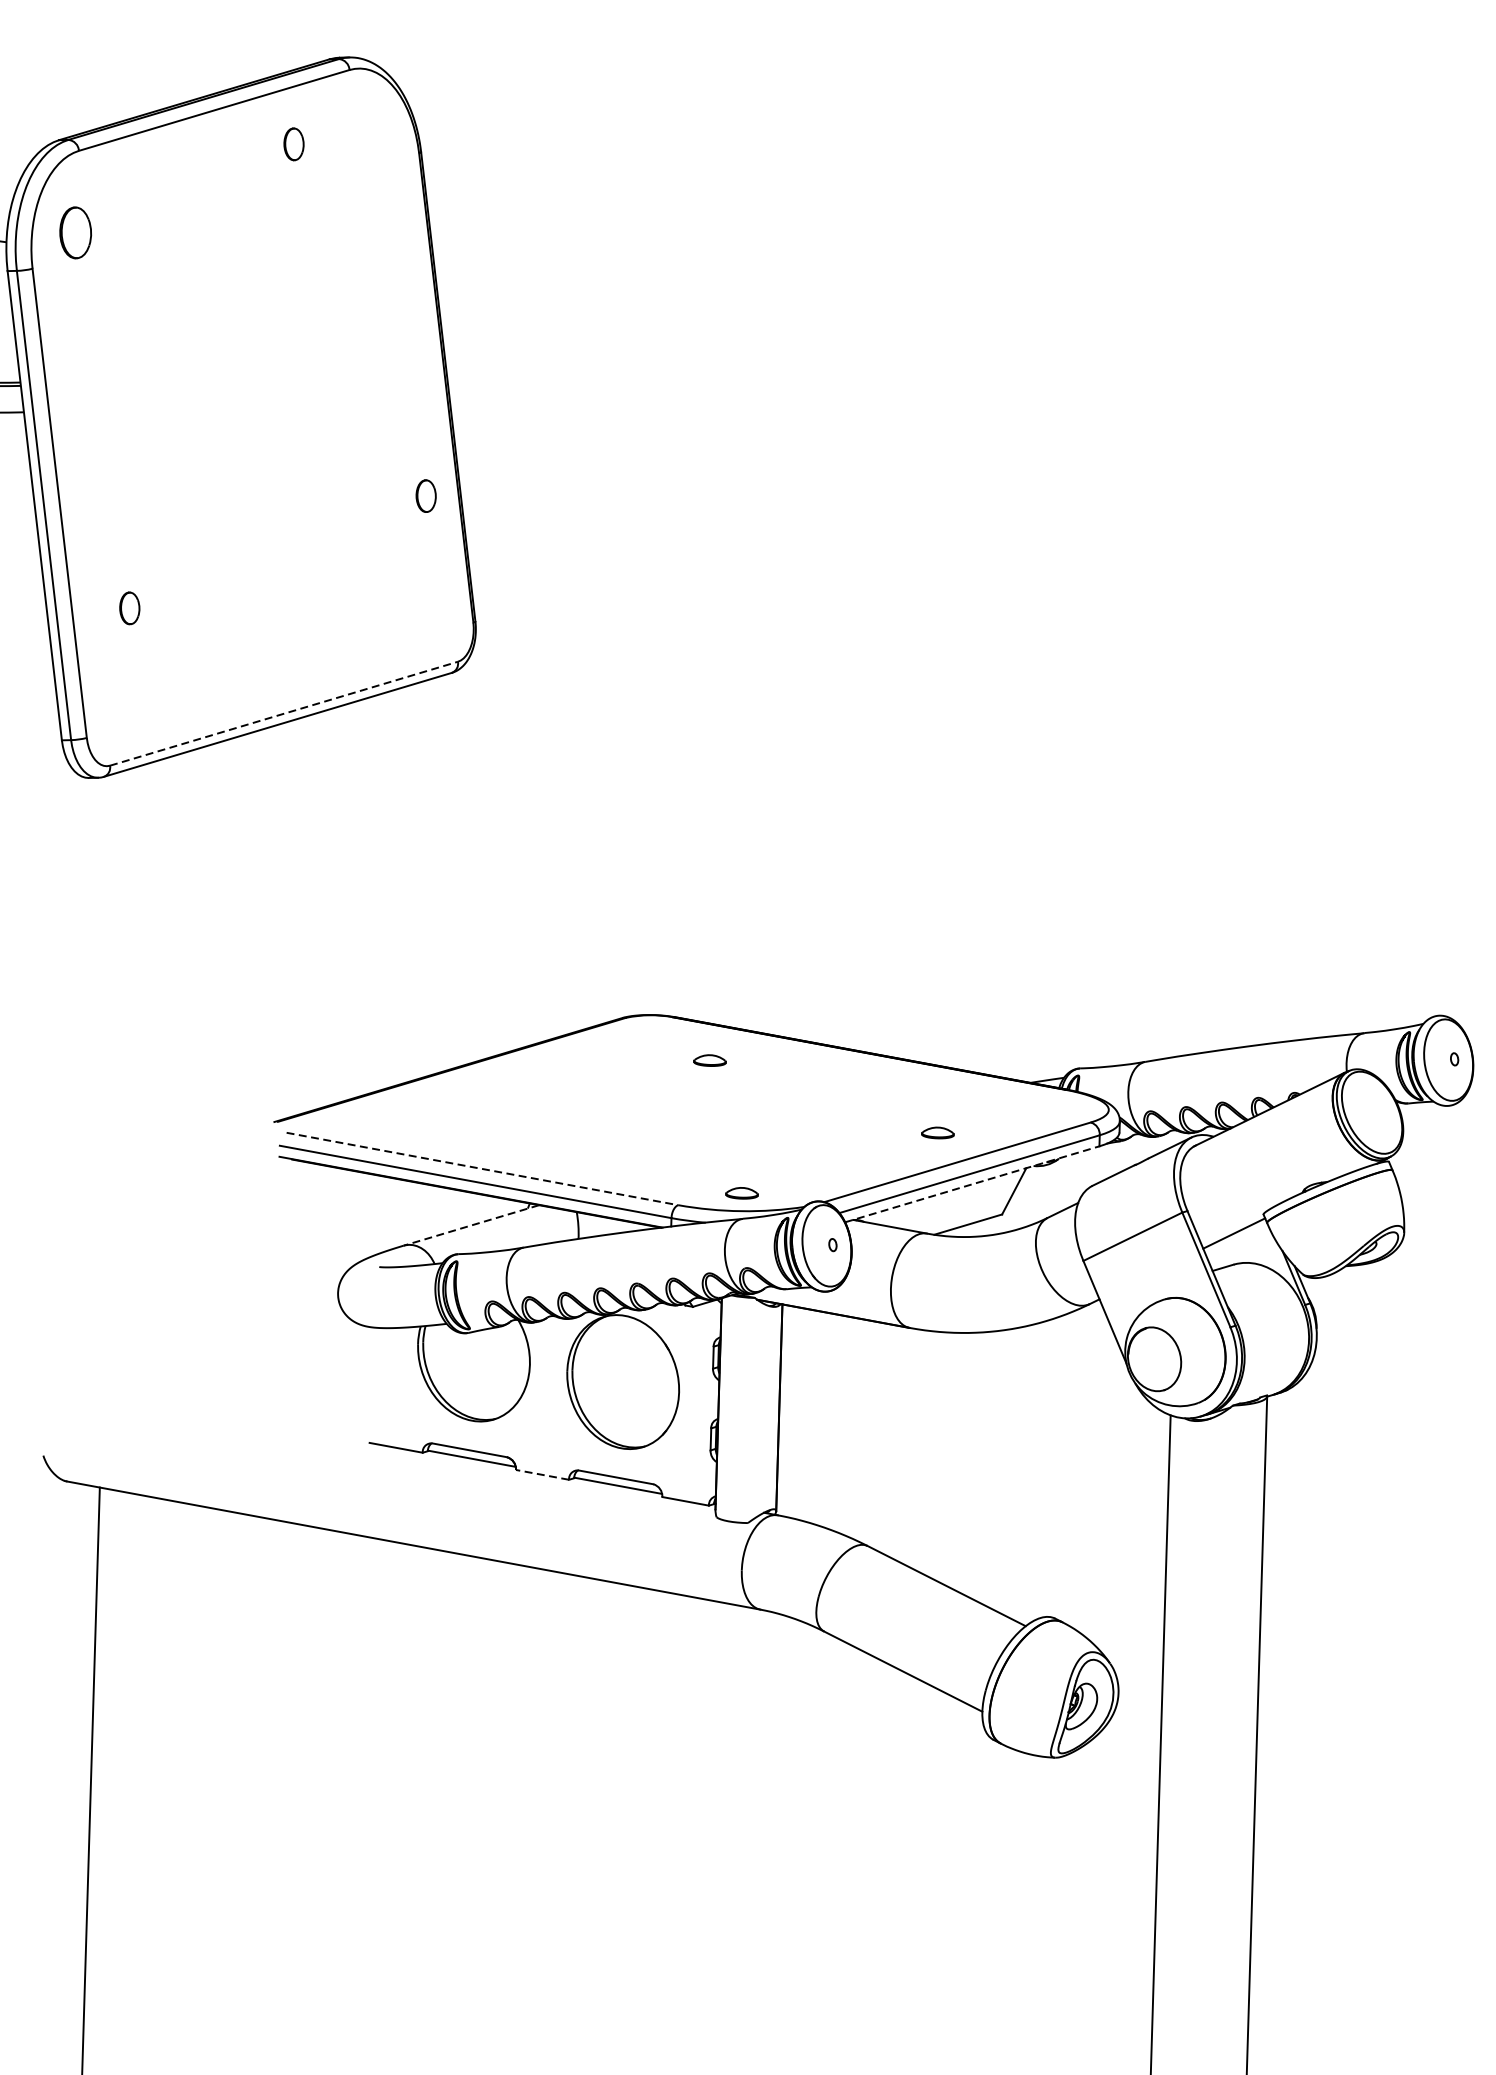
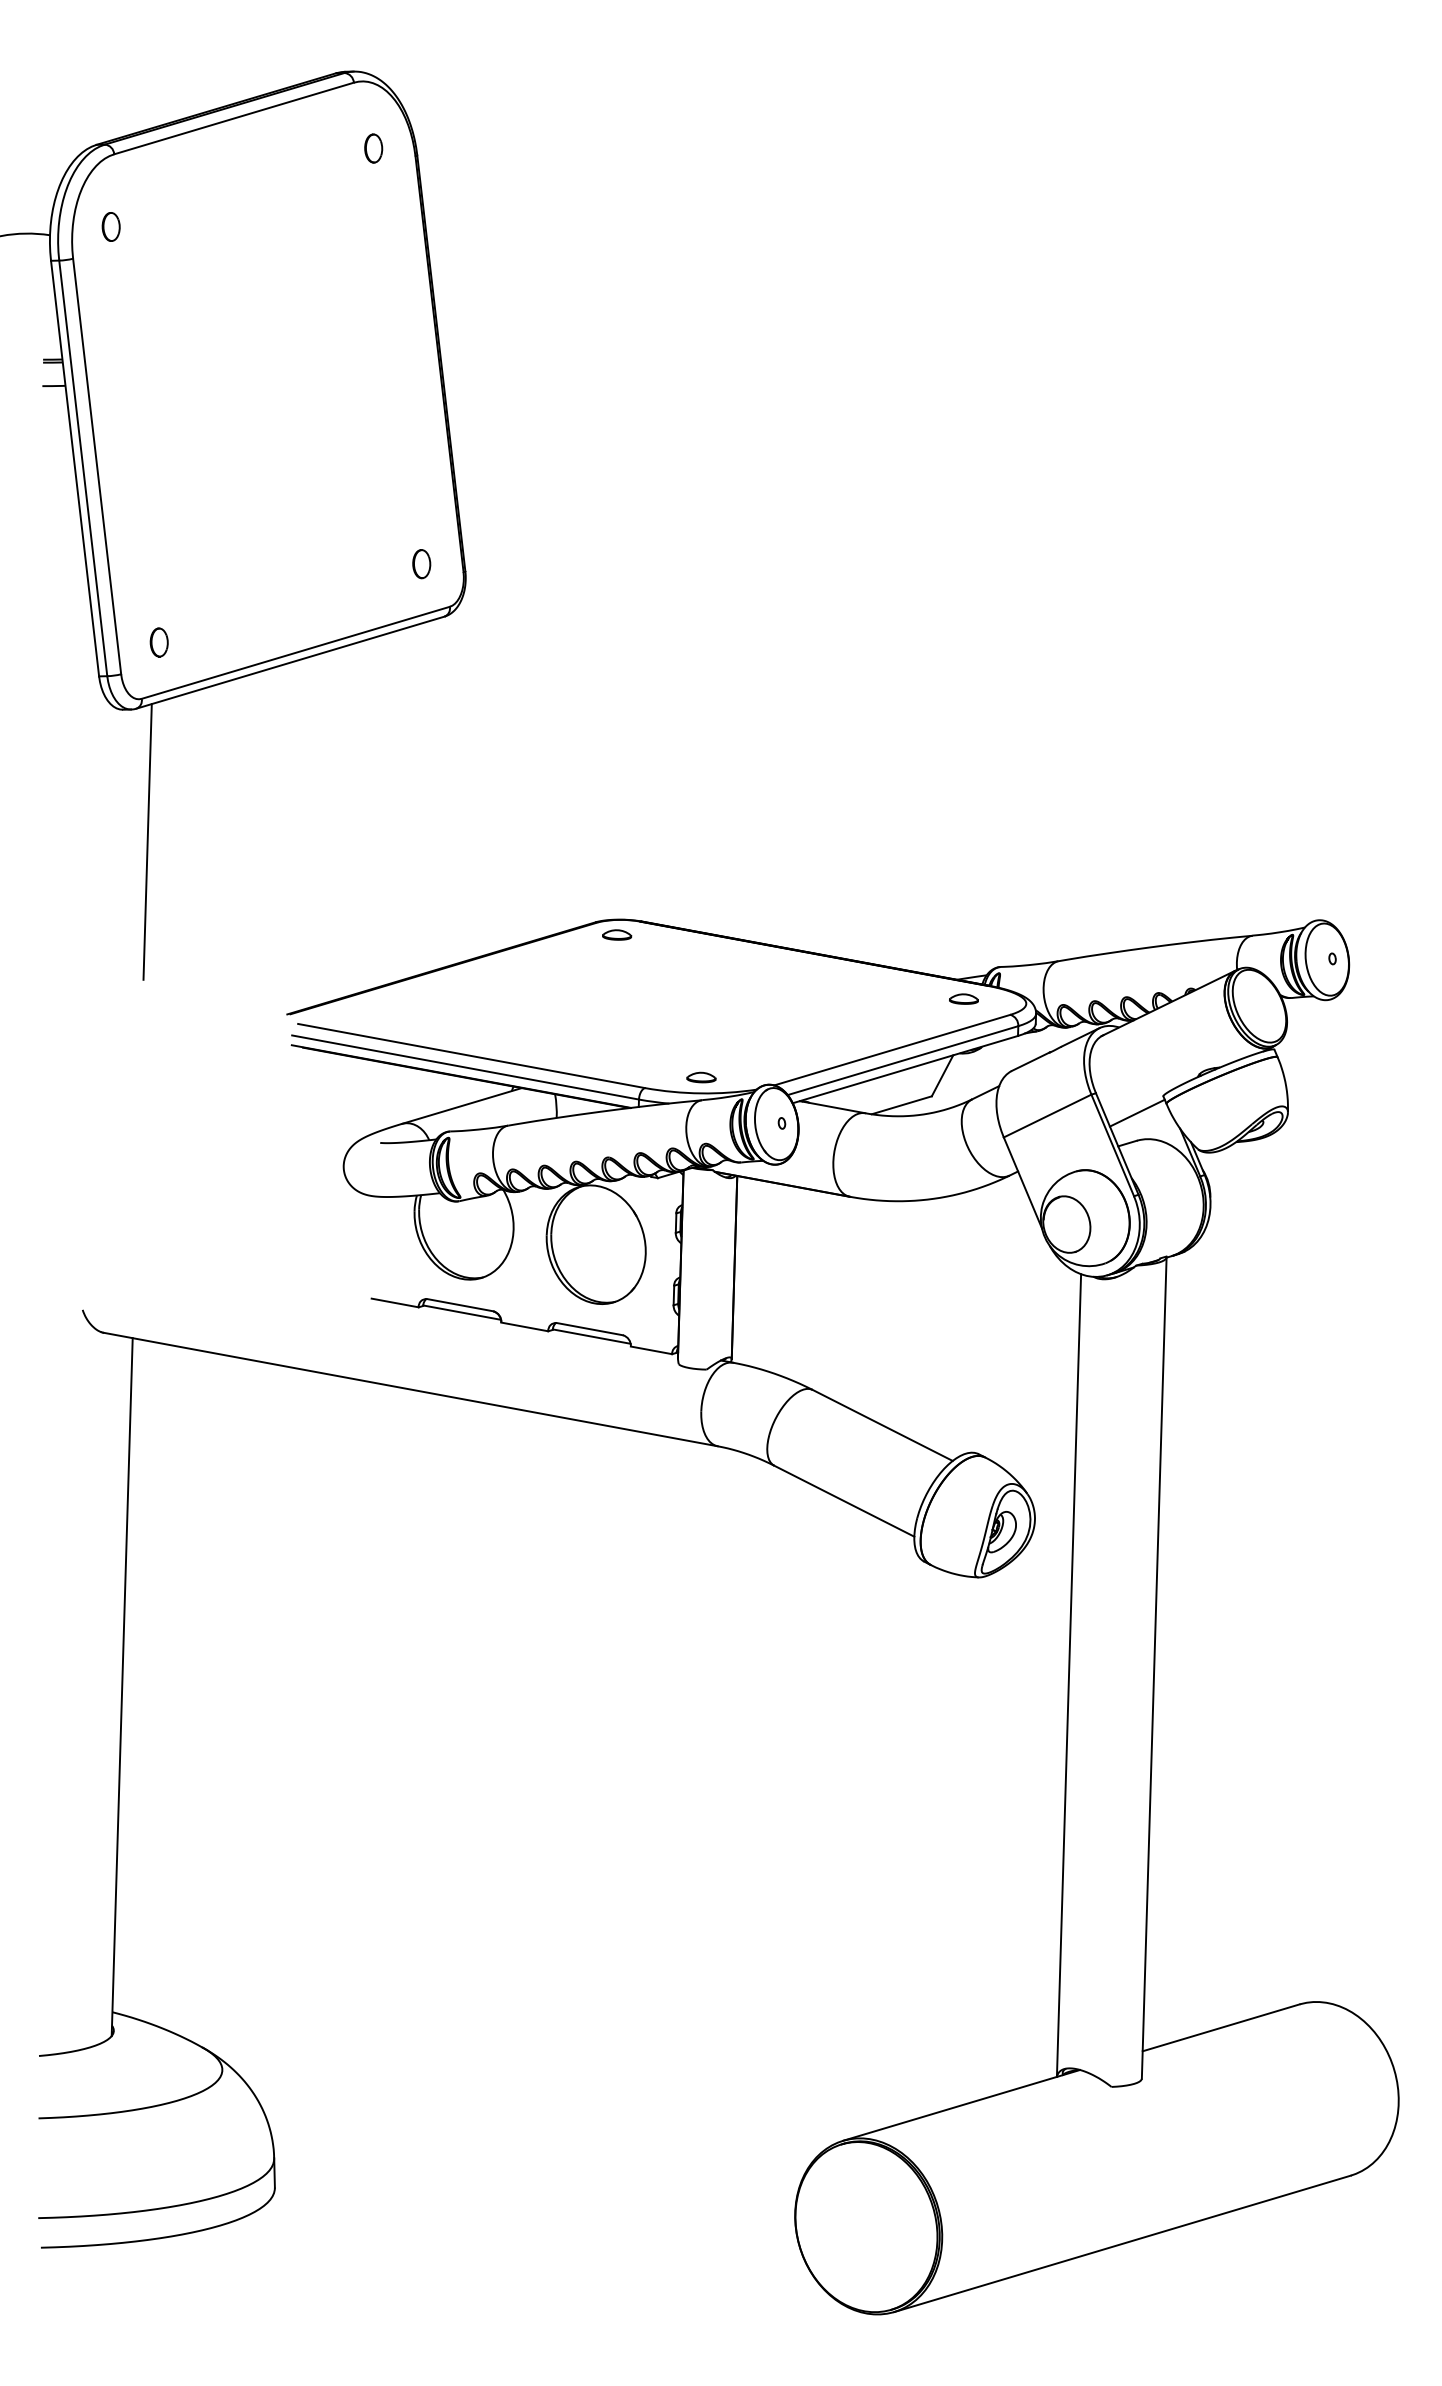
part: (293, 144) -> (373, 148), moved
part: (74, 232) -> (110, 226), size x0.62
part: (425, 496) -> (421, 564), moved
part: (128, 608) -> (158, 642), moved
line: (283, 713) -> (295, 652), dashed -> solid
line: (116, 926) -> (147, 841), added
part: (710, 1060) -> (617, 934), moved
part: (937, 1132) -> (963, 998), moved
line: (483, 1169) -> (472, 1056), dashed -> solid
line: (972, 1184) -> (905, 1069), dashed -> solid
line: (471, 1225) -> (461, 1106), dashed -> solid
line: (542, 1474) -> (524, 1326), dashed -> solid

